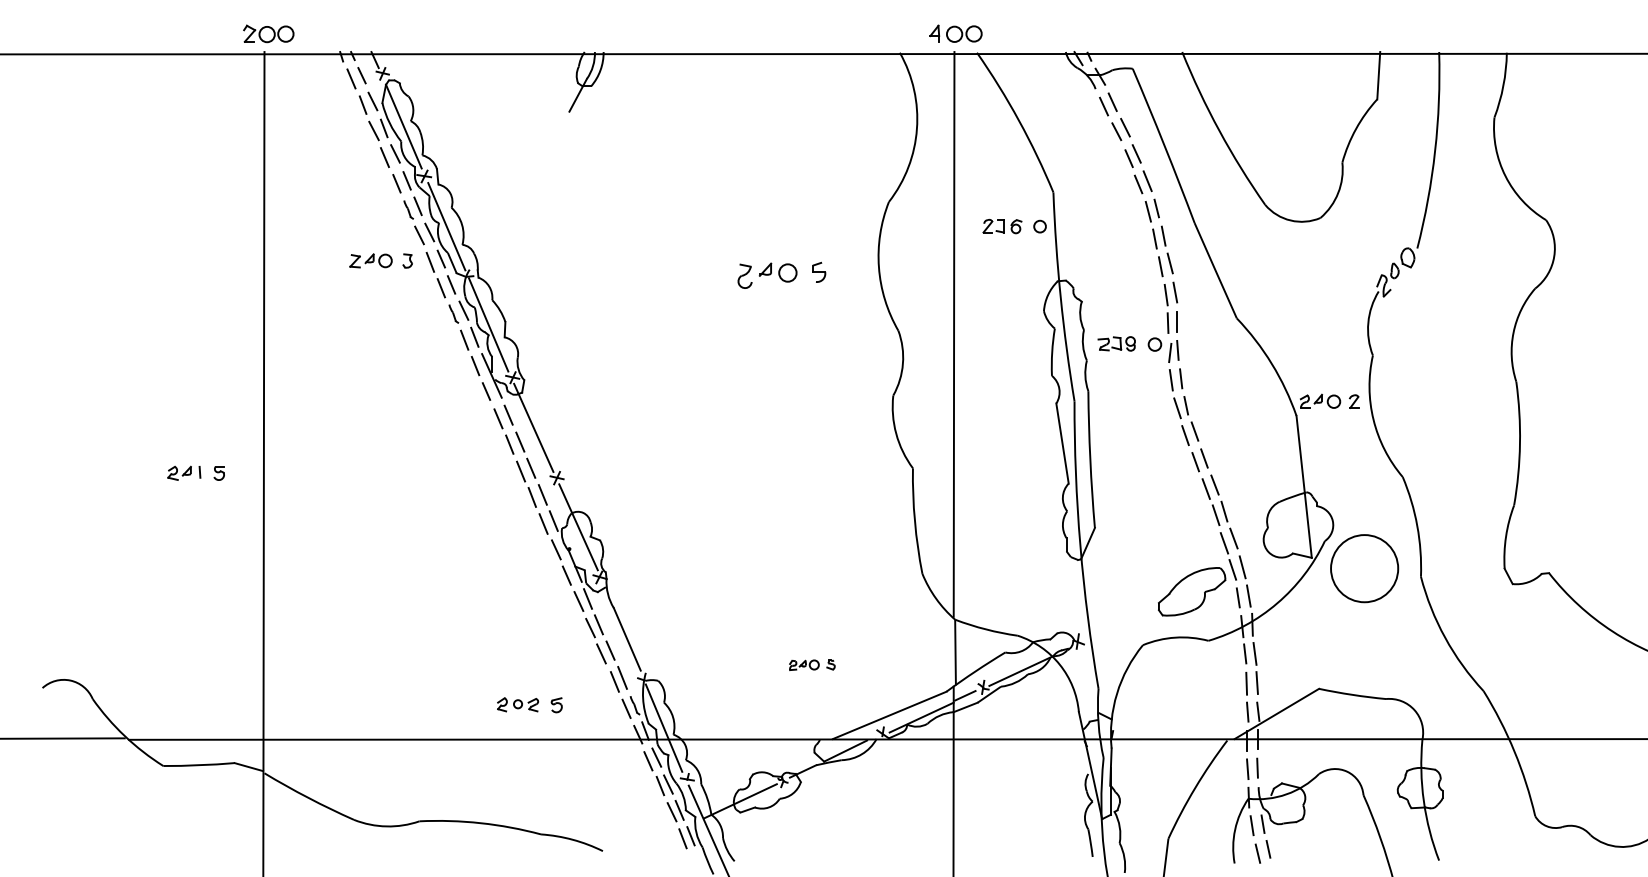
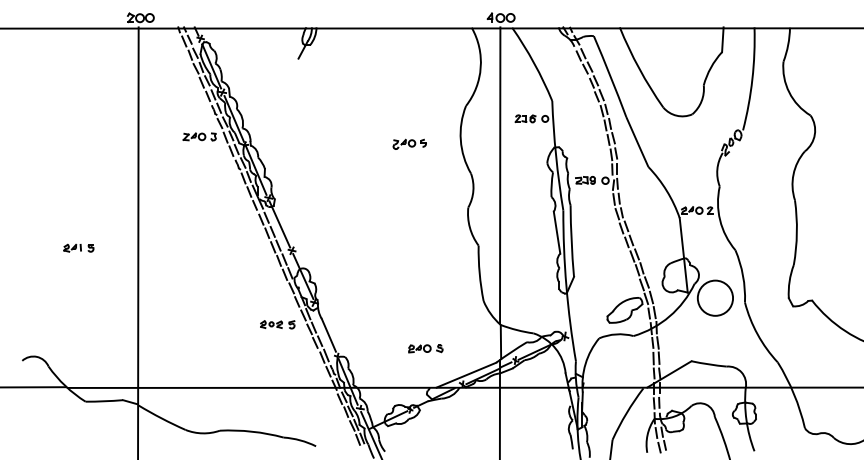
part: (781, 273) -> (409, 143), size x0.71
part: (195, 471) -> (78, 247), moved
part: (811, 664) -> (425, 348), size x1.43
part: (529, 704) -> (277, 324), moved

